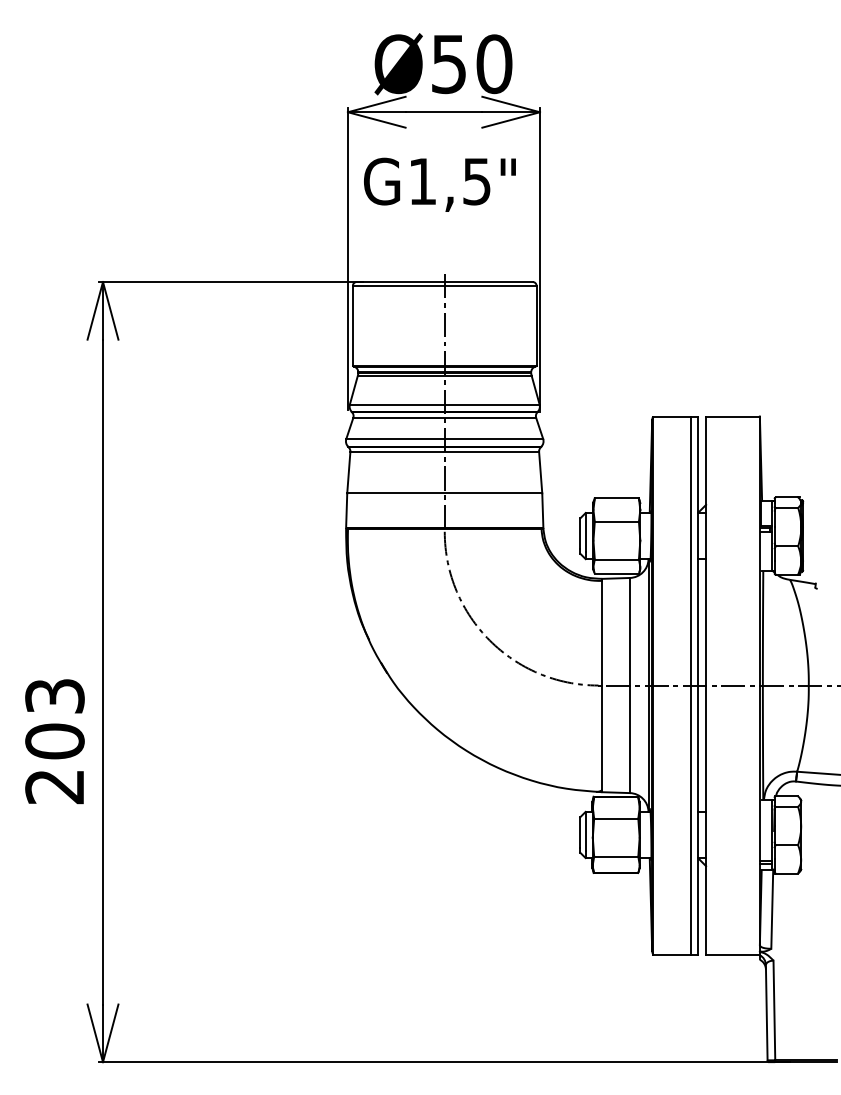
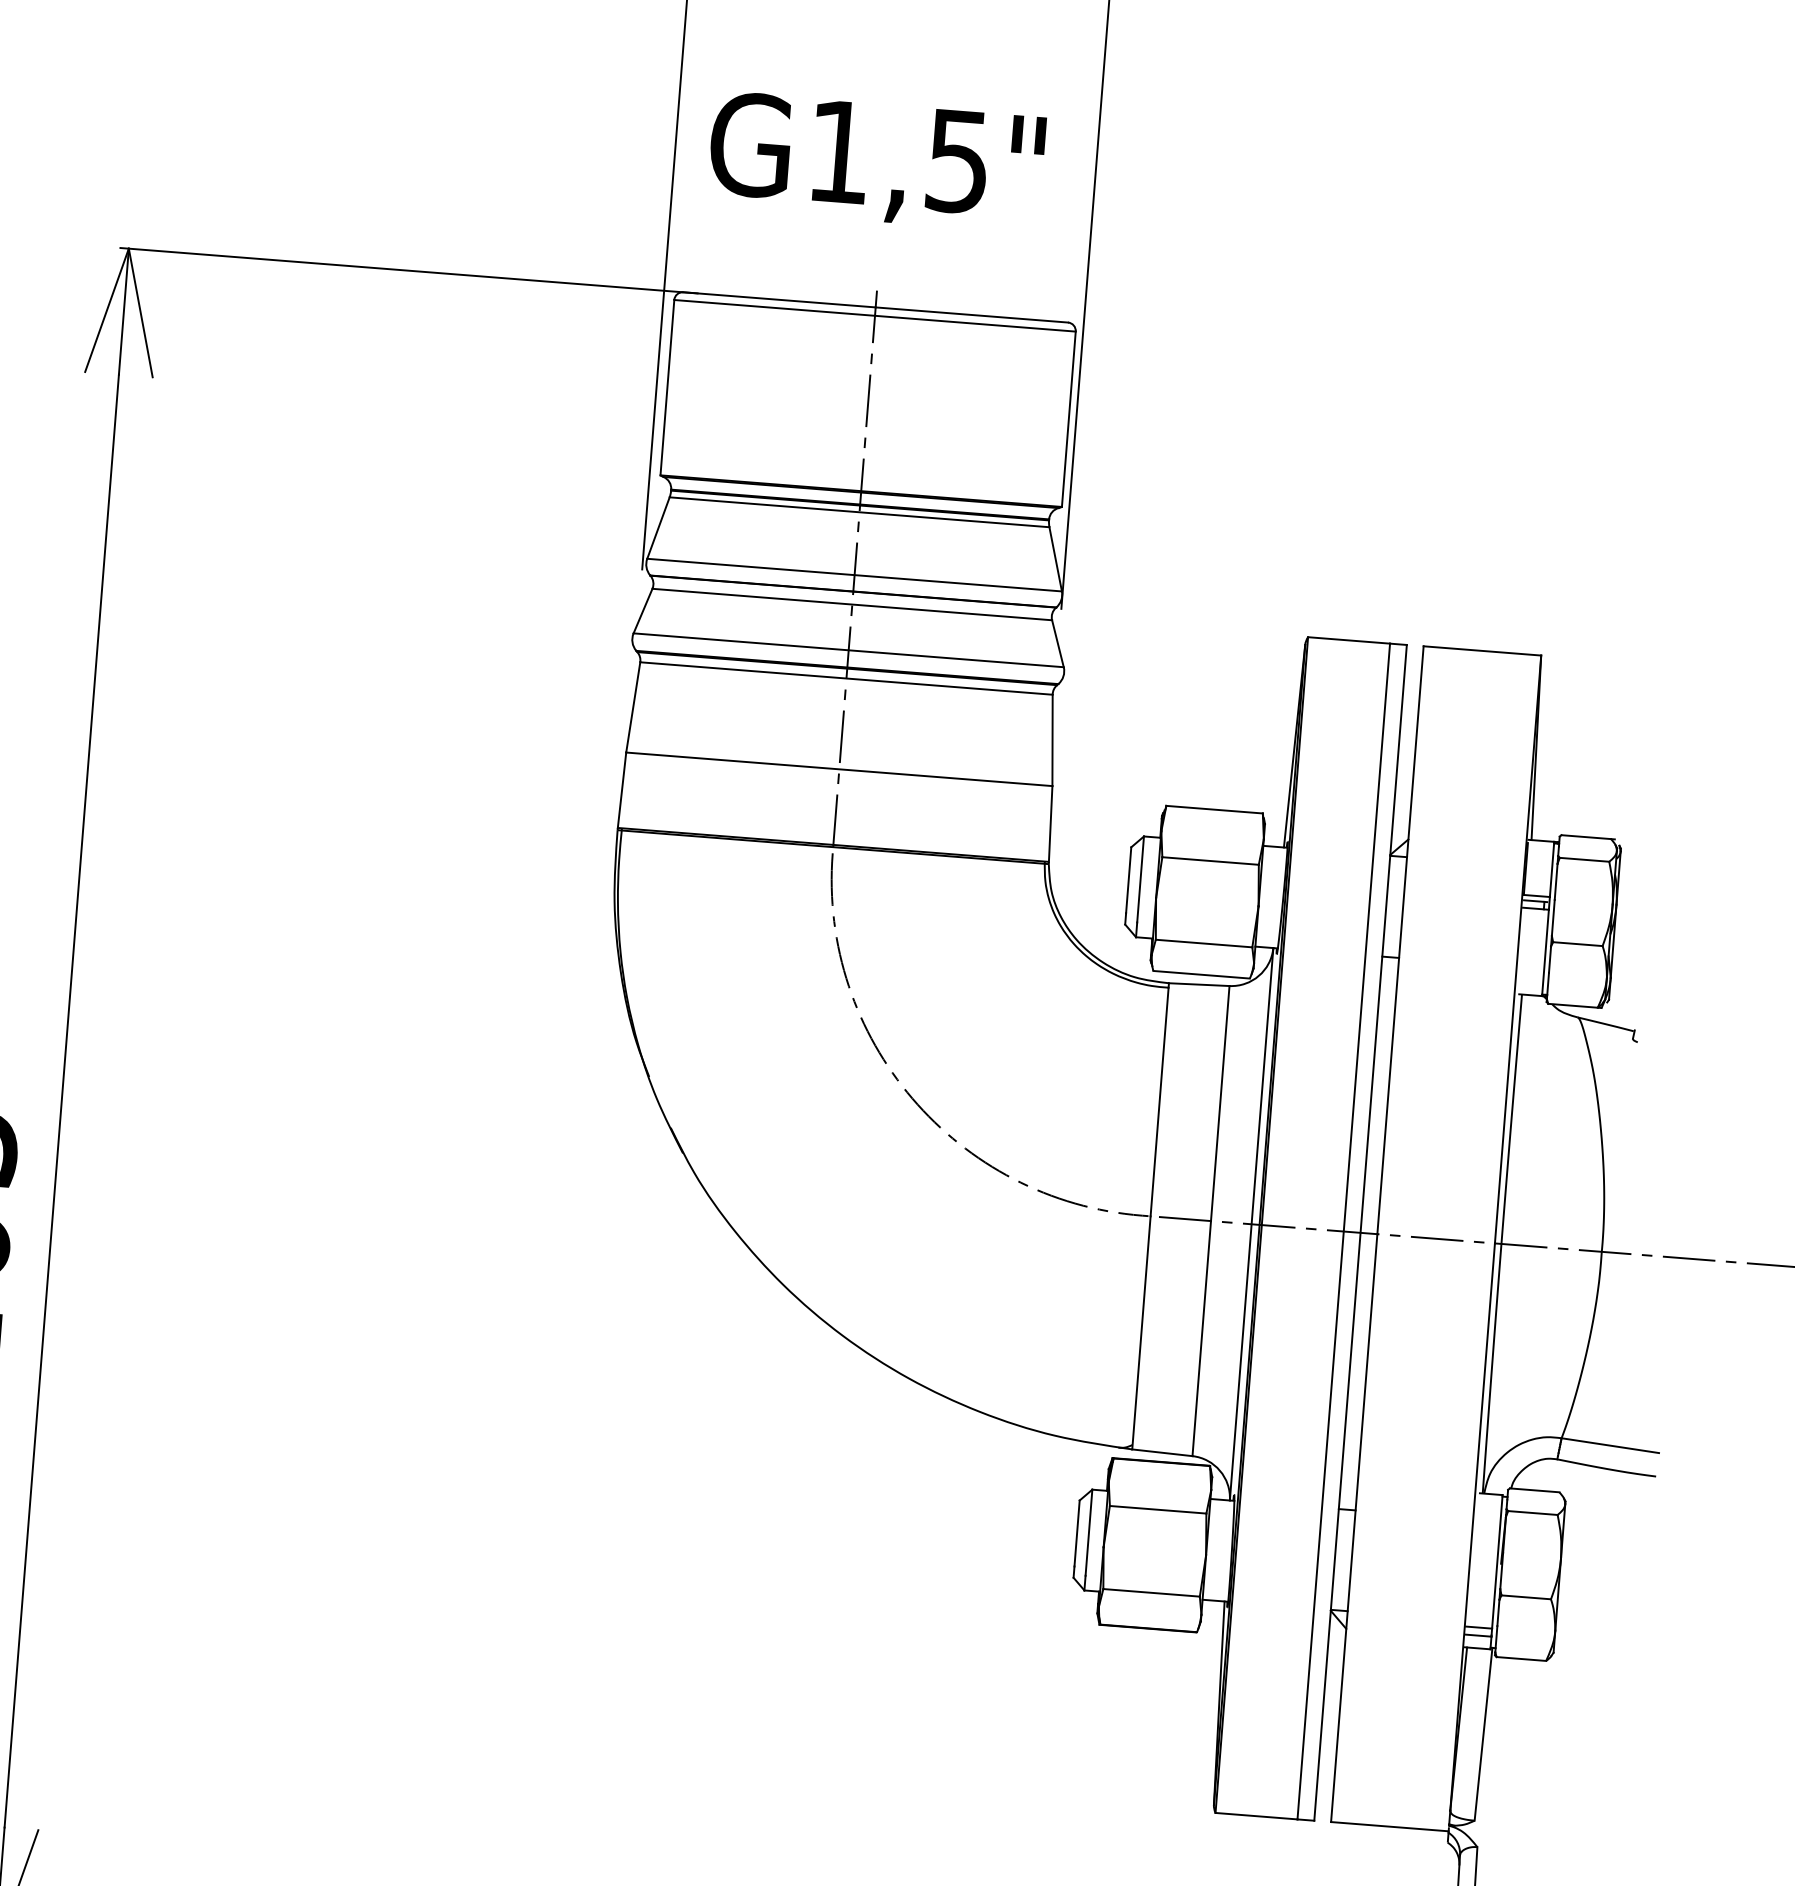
text: (439, 184) -> (875, 161), moved

